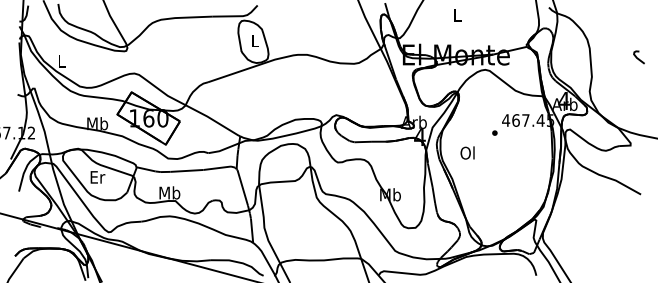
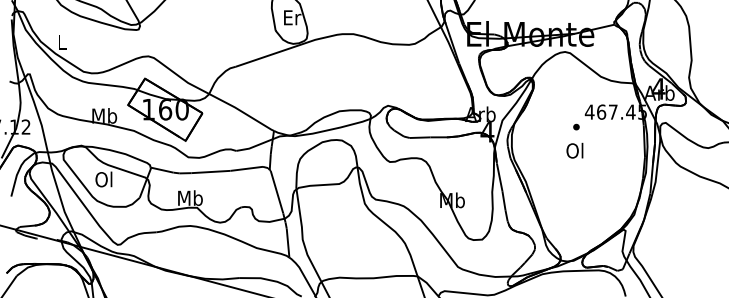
text: (255, 40) -> (292, 17), L -> Er
text: (467, 152) -> (574, 150), moved
text: (97, 176) -> (104, 178), Er -> Ol

